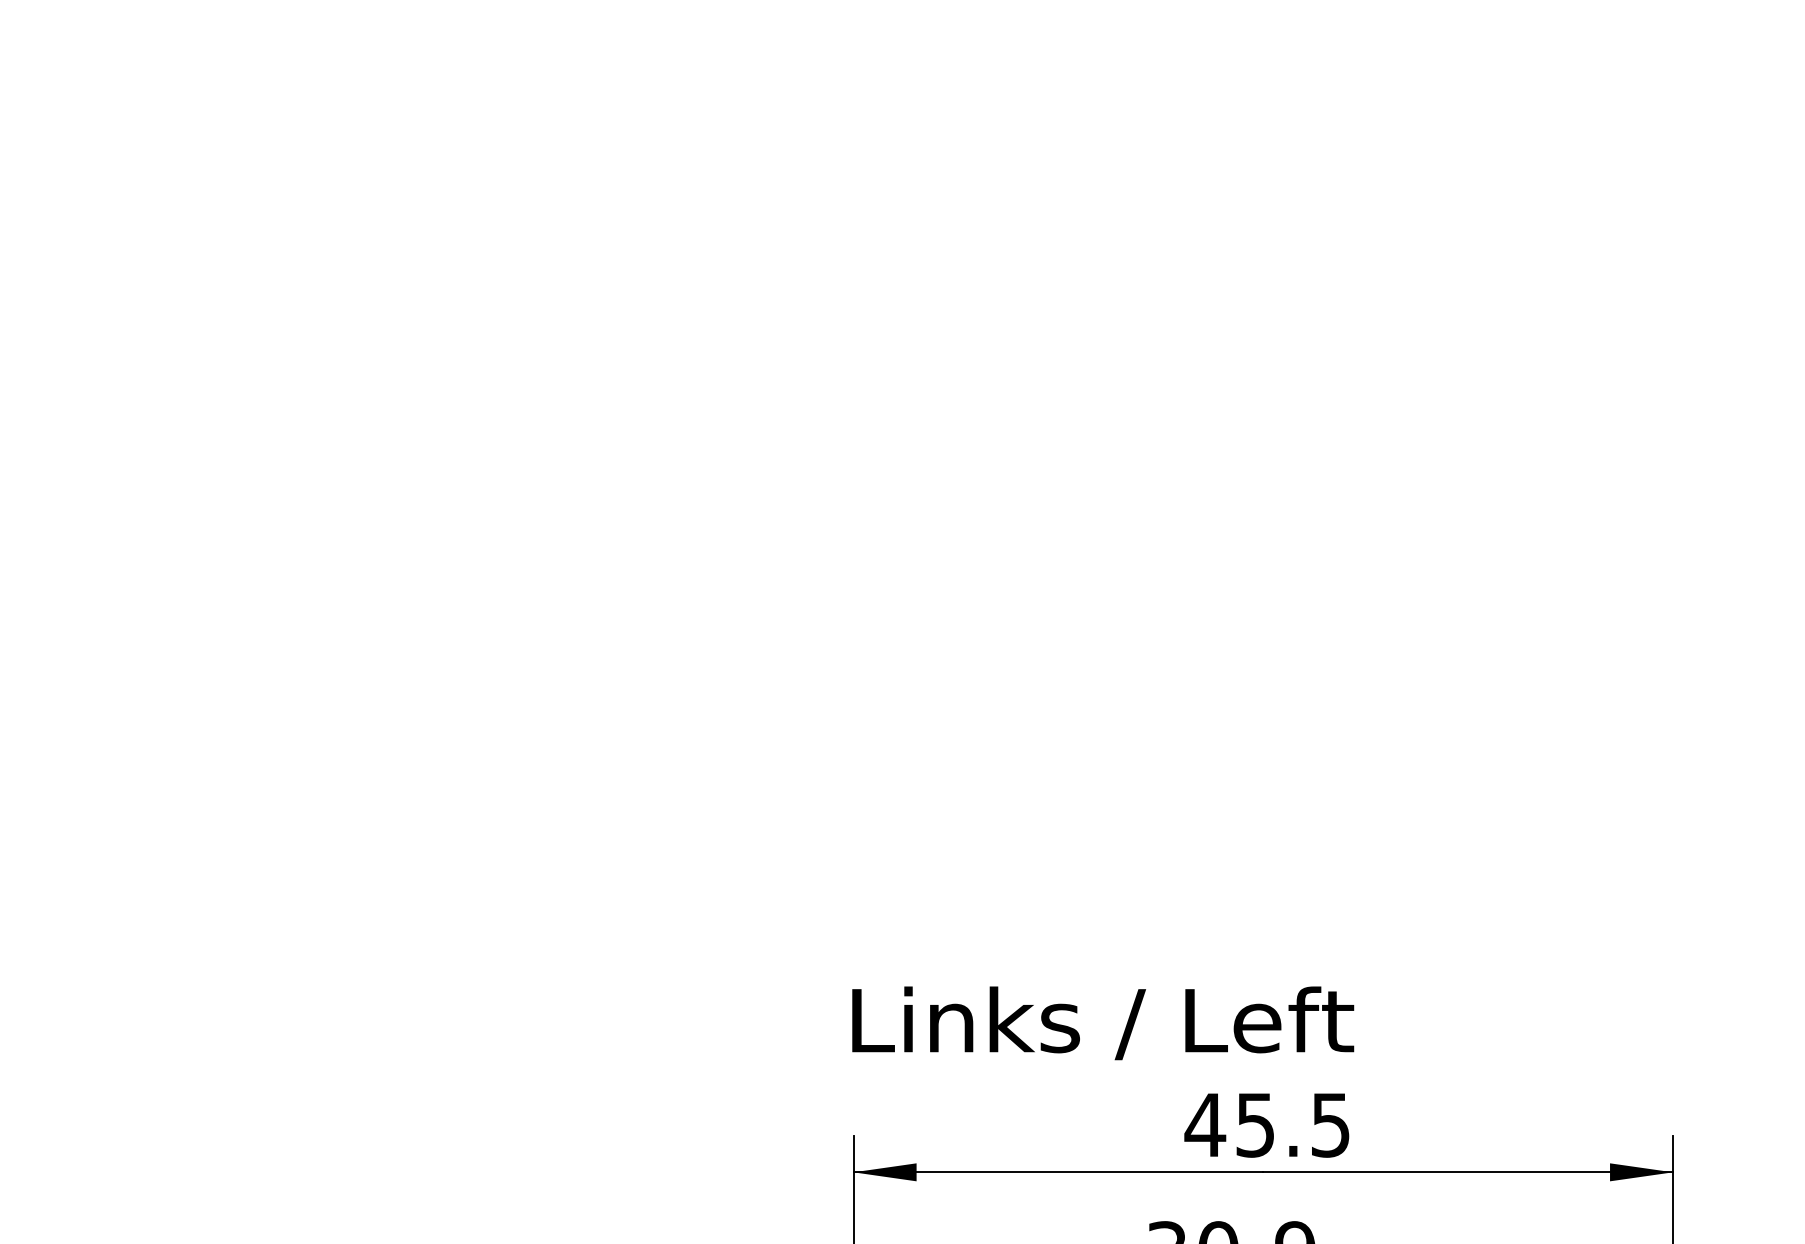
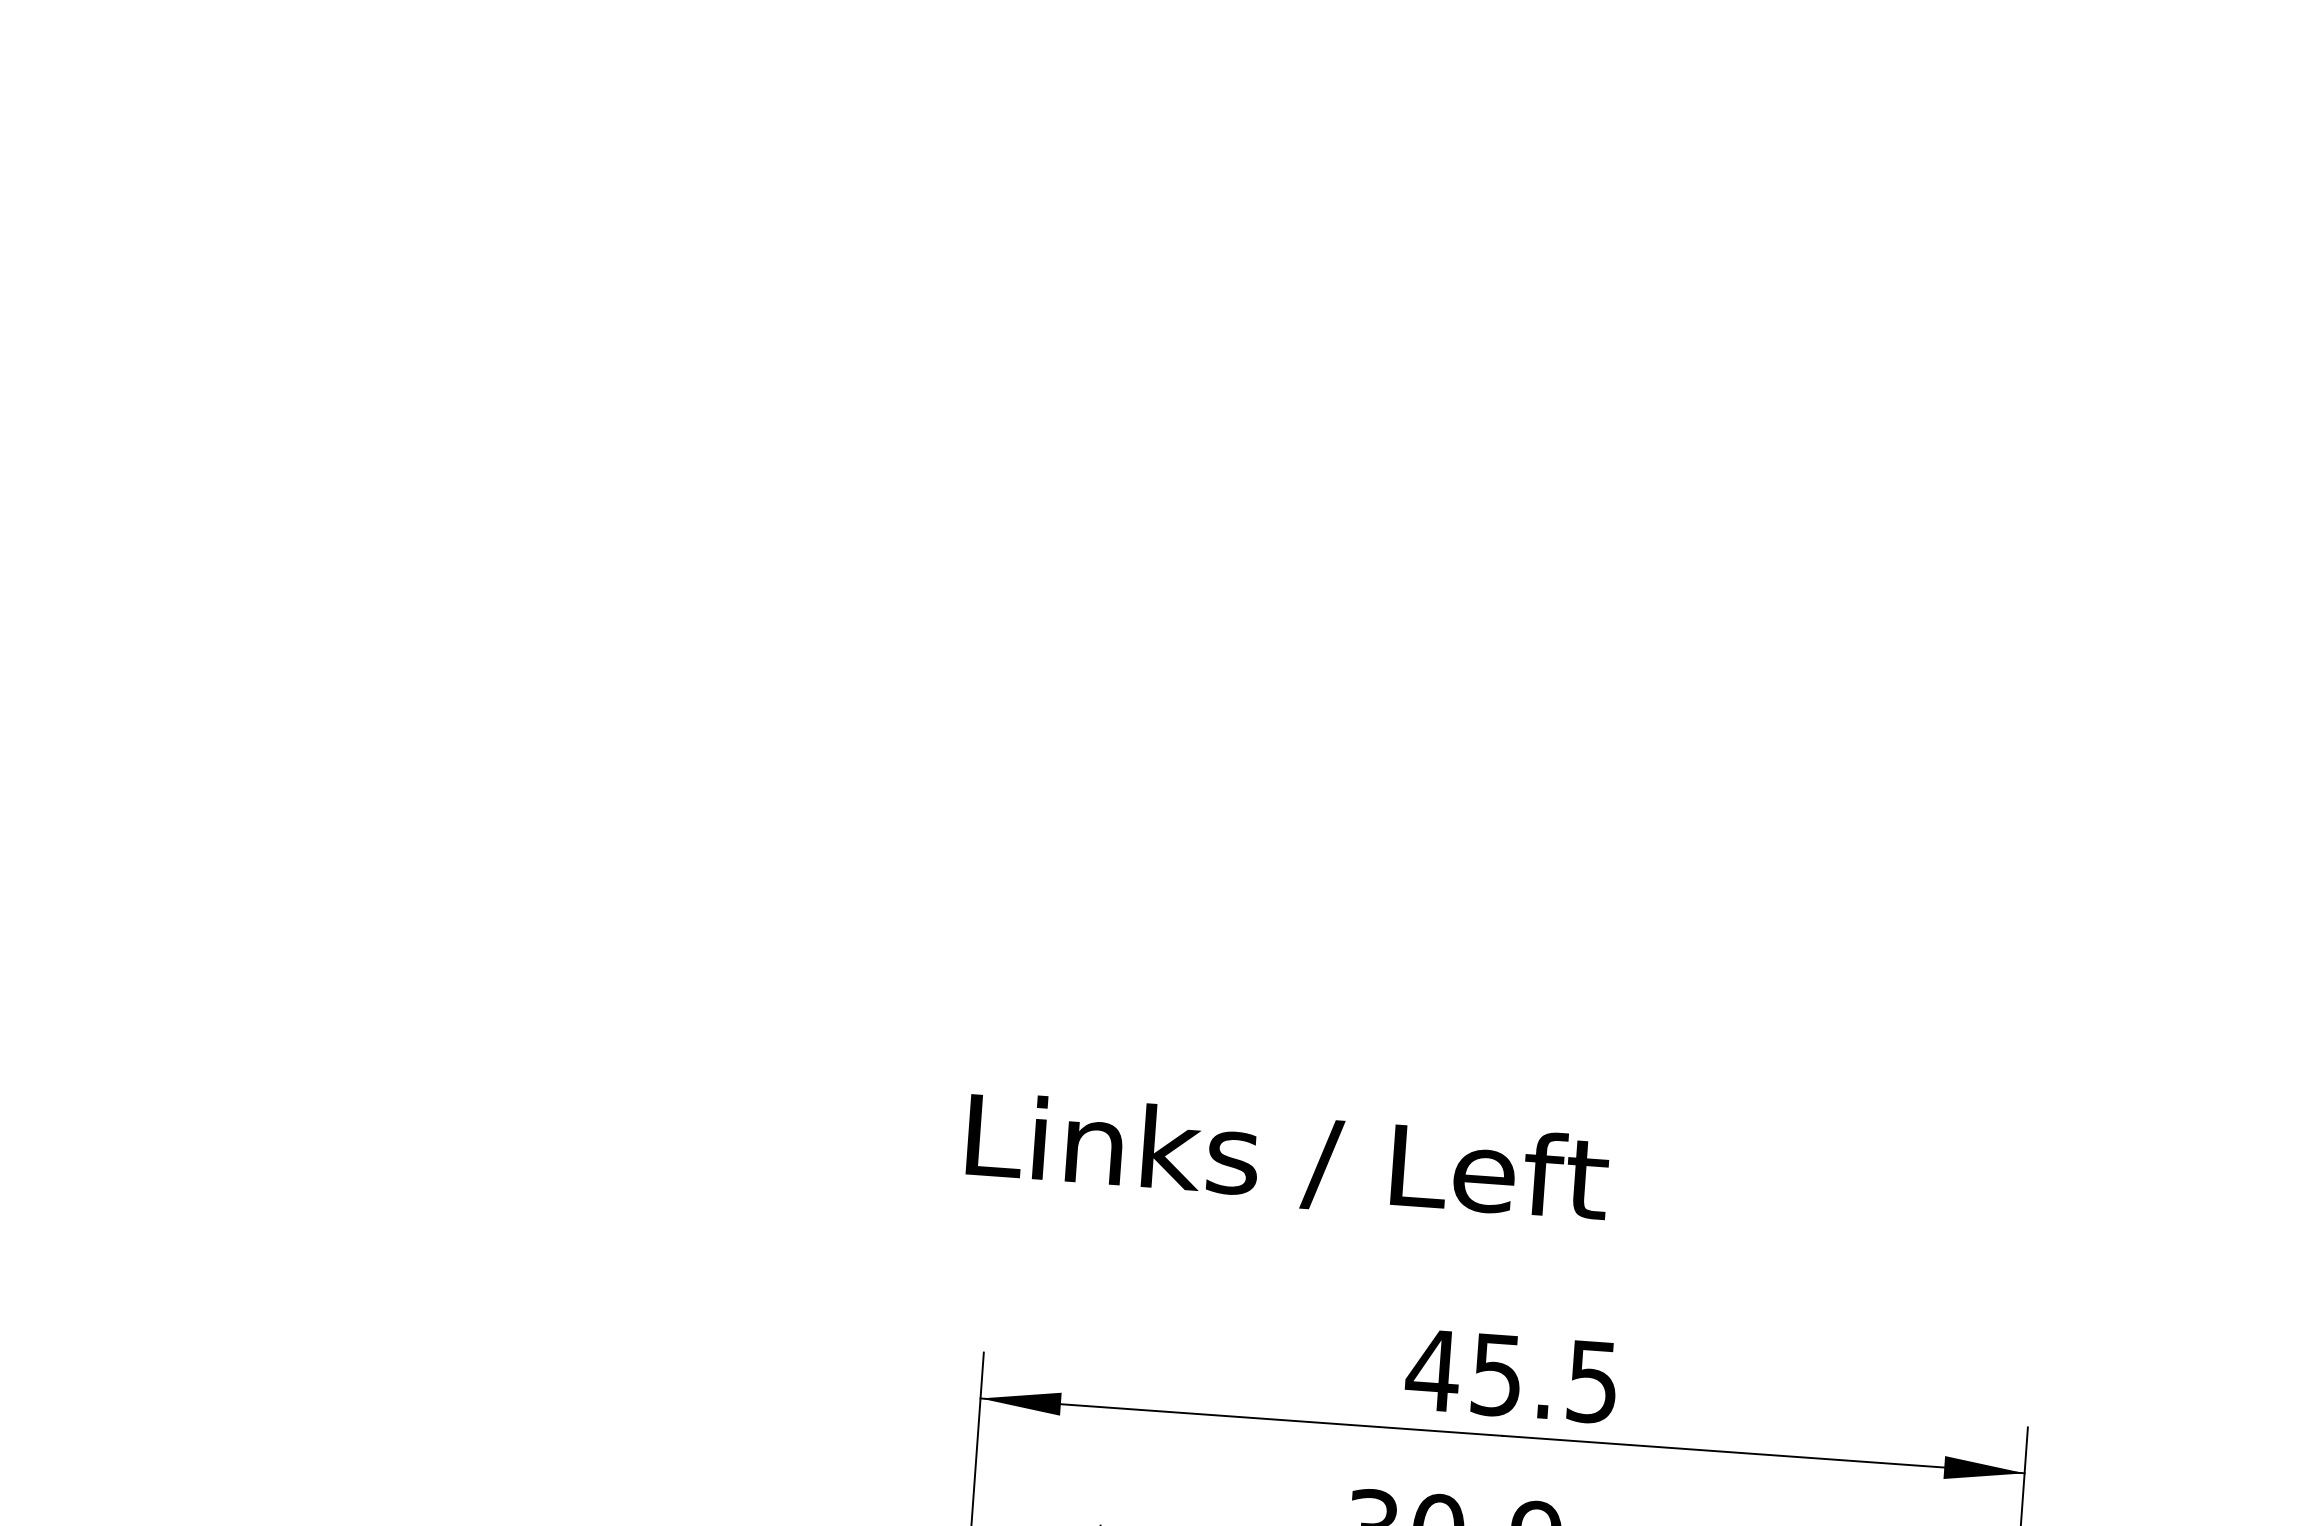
text: (1103, 1023) -> (1288, 1160), moved

